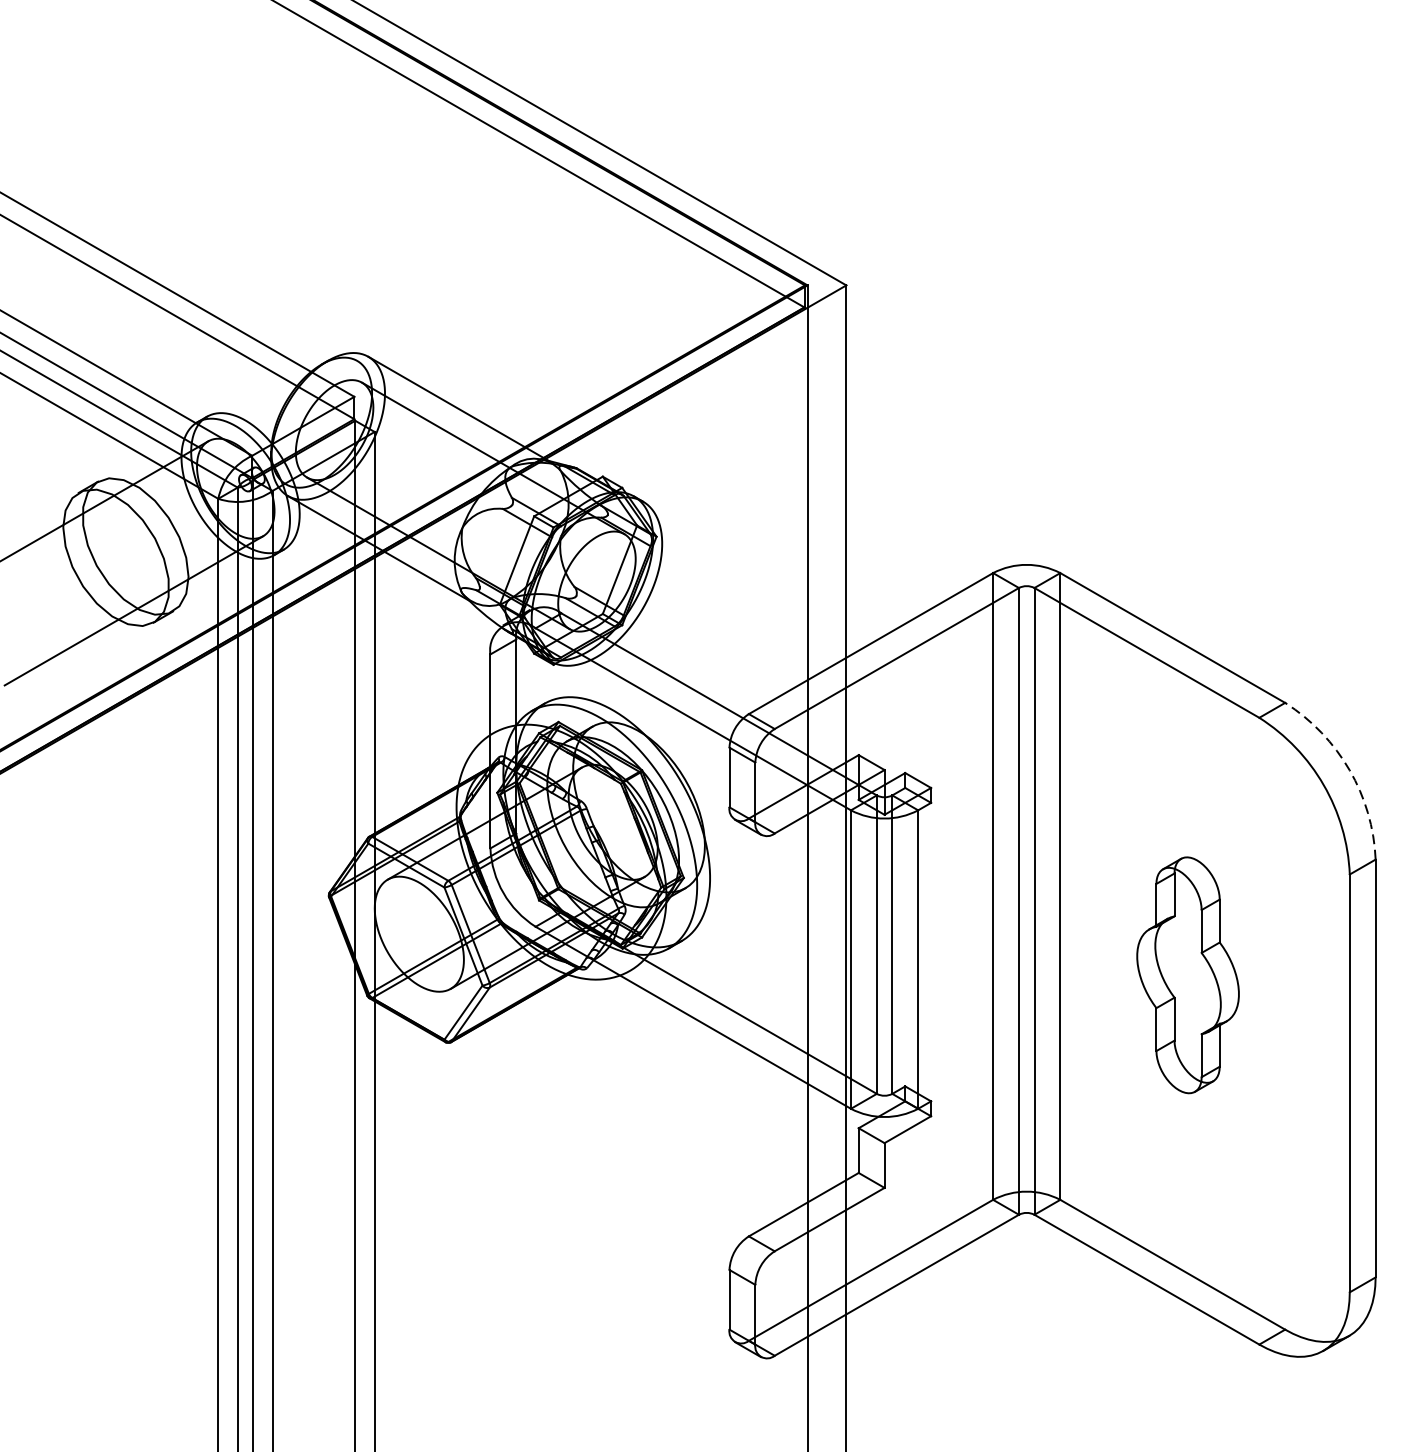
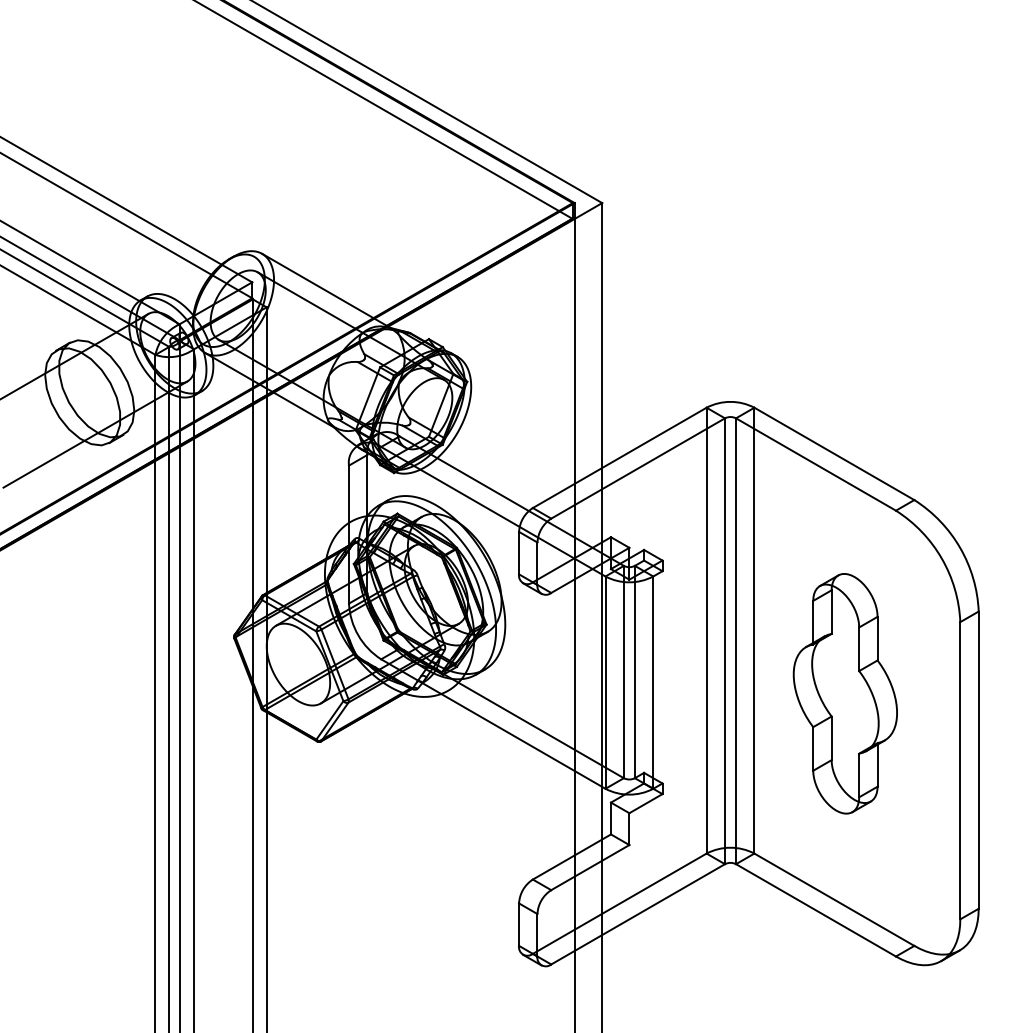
arc: (1350, 769) -> (960, 547), dashed -> solid
part: (1186, 974) -> (844, 693), size x1.43

